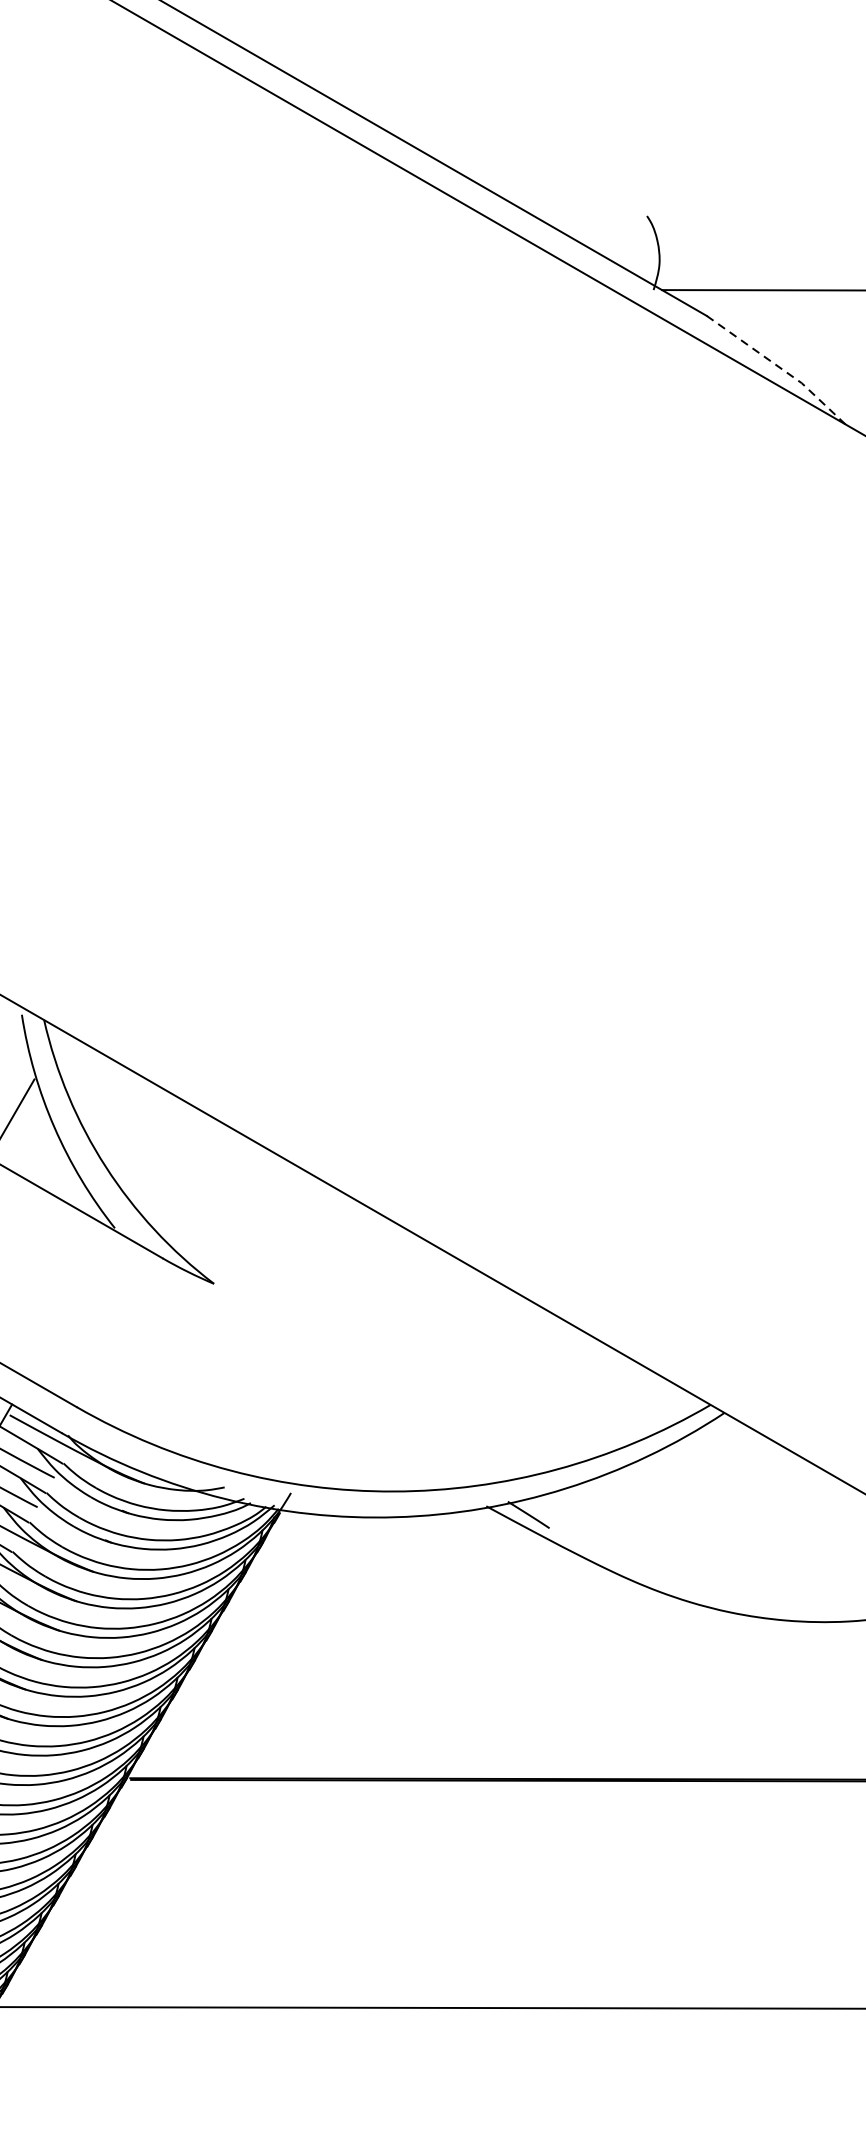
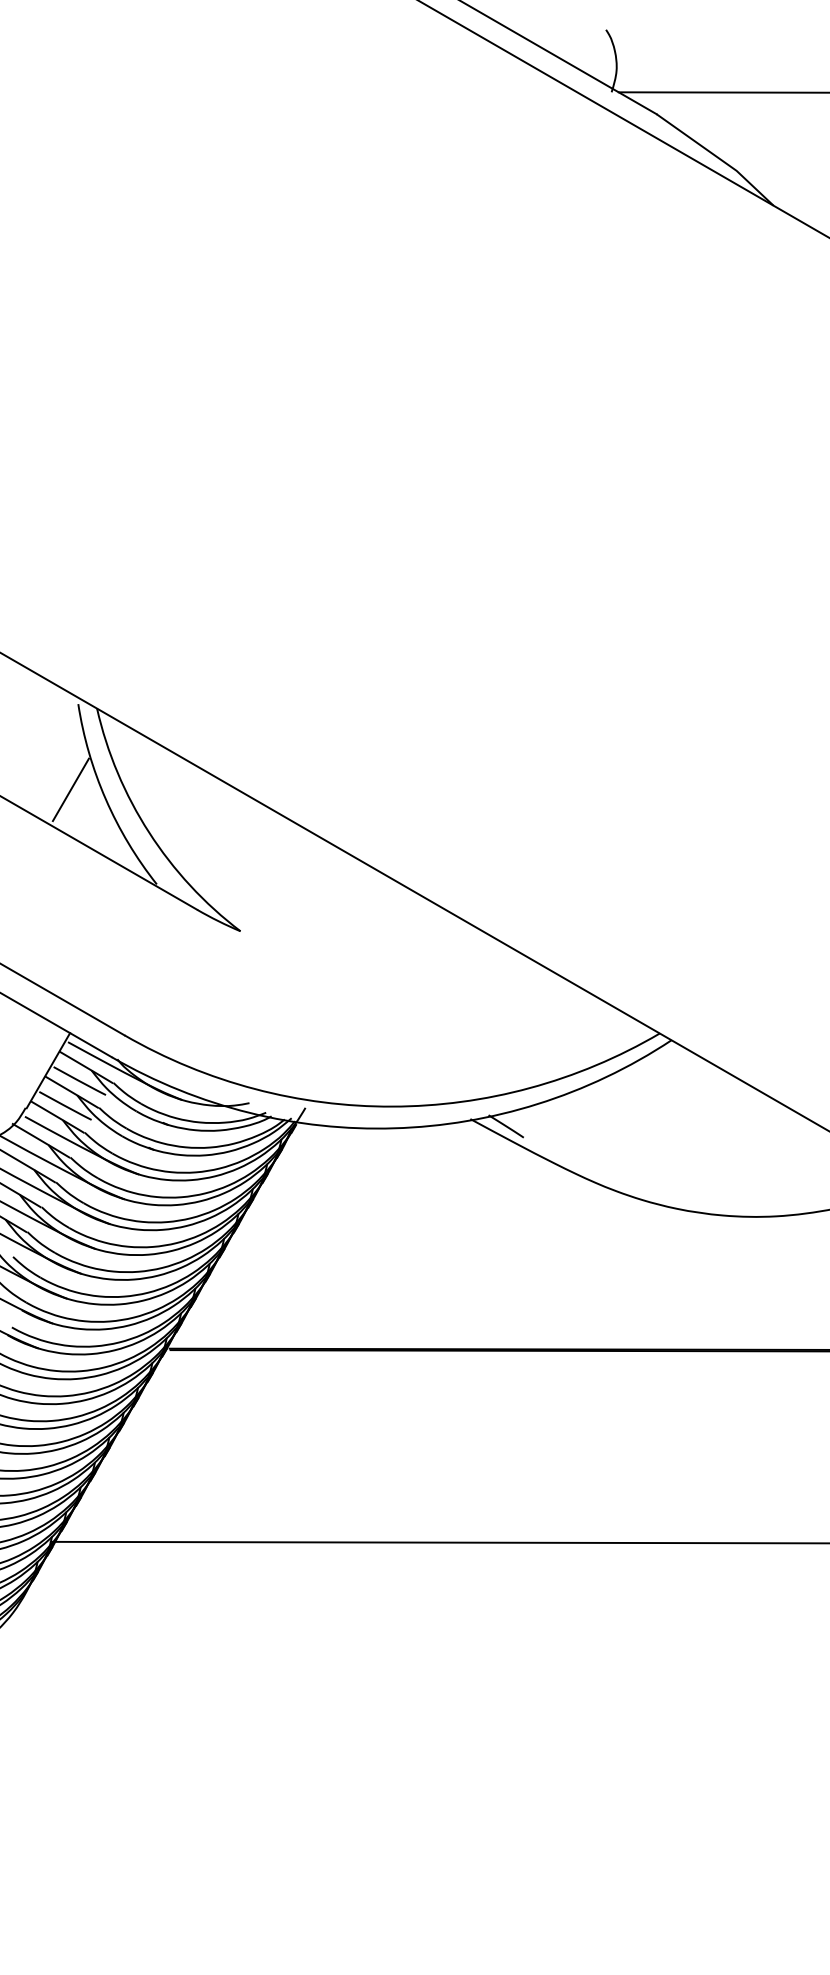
line: (779, 367) -> (717, 157), dashed -> solid

